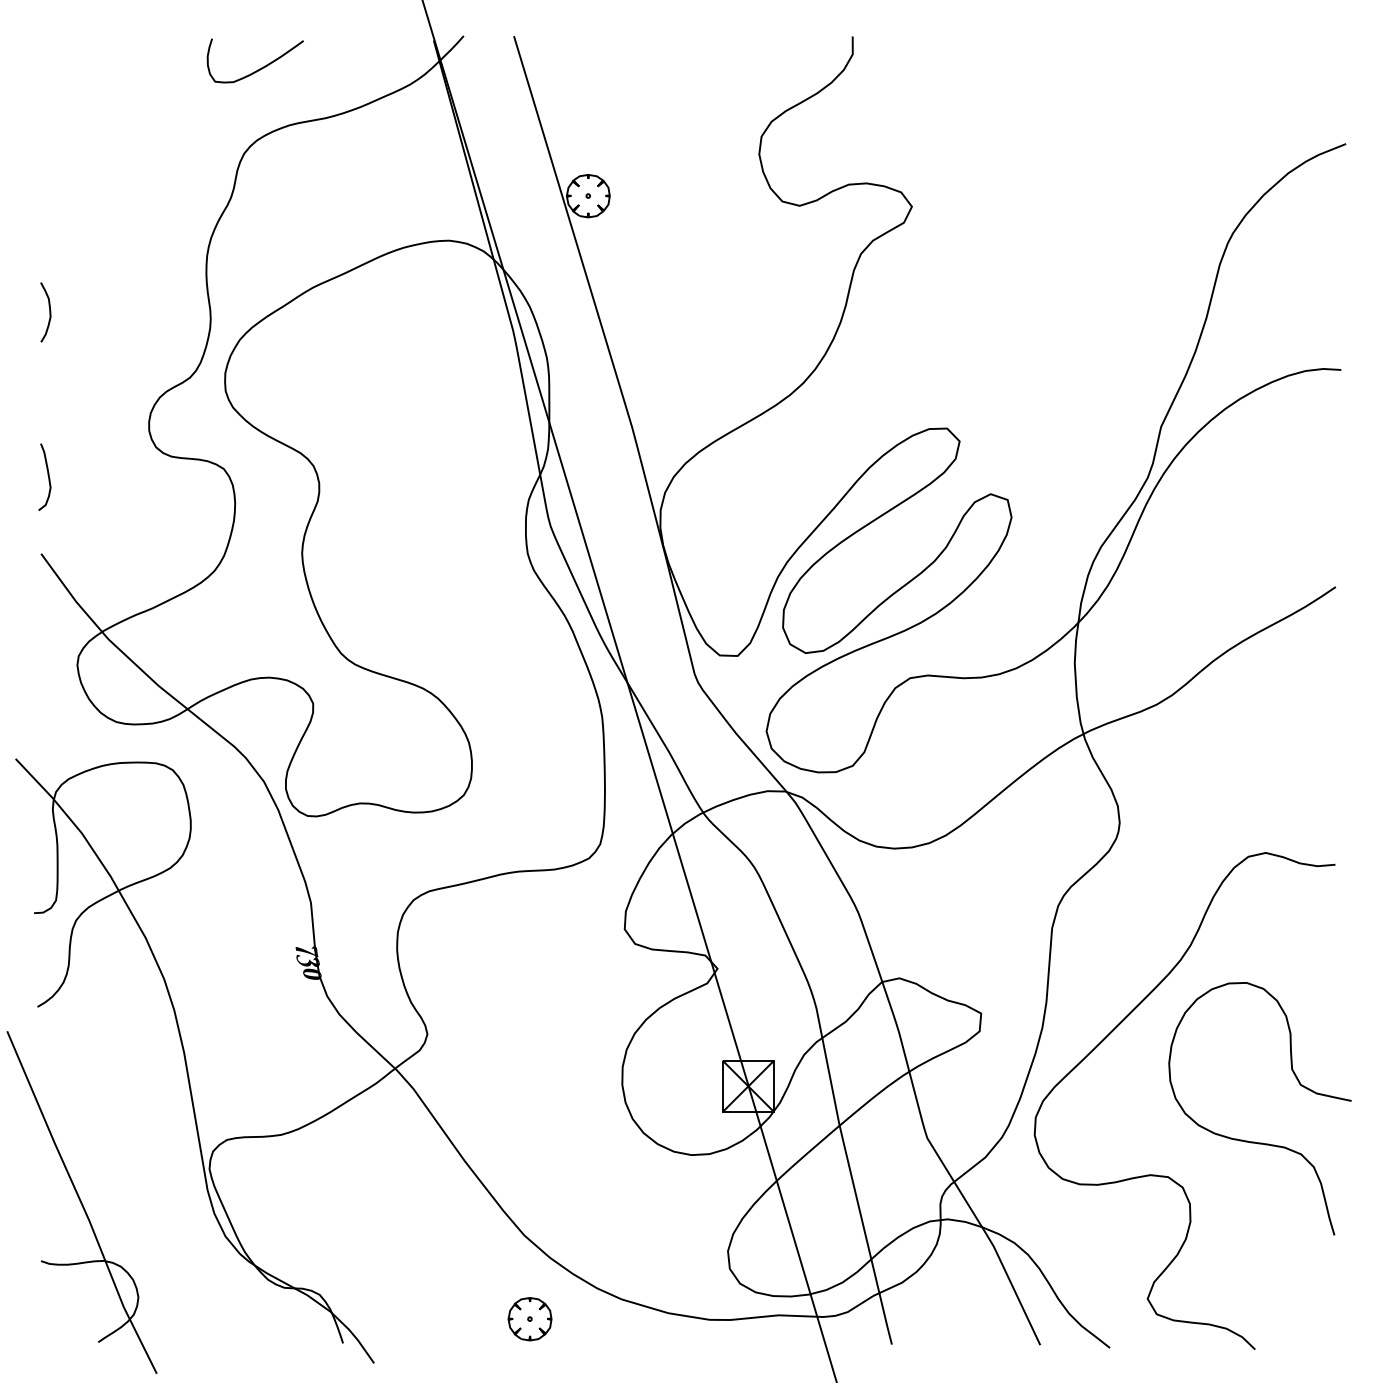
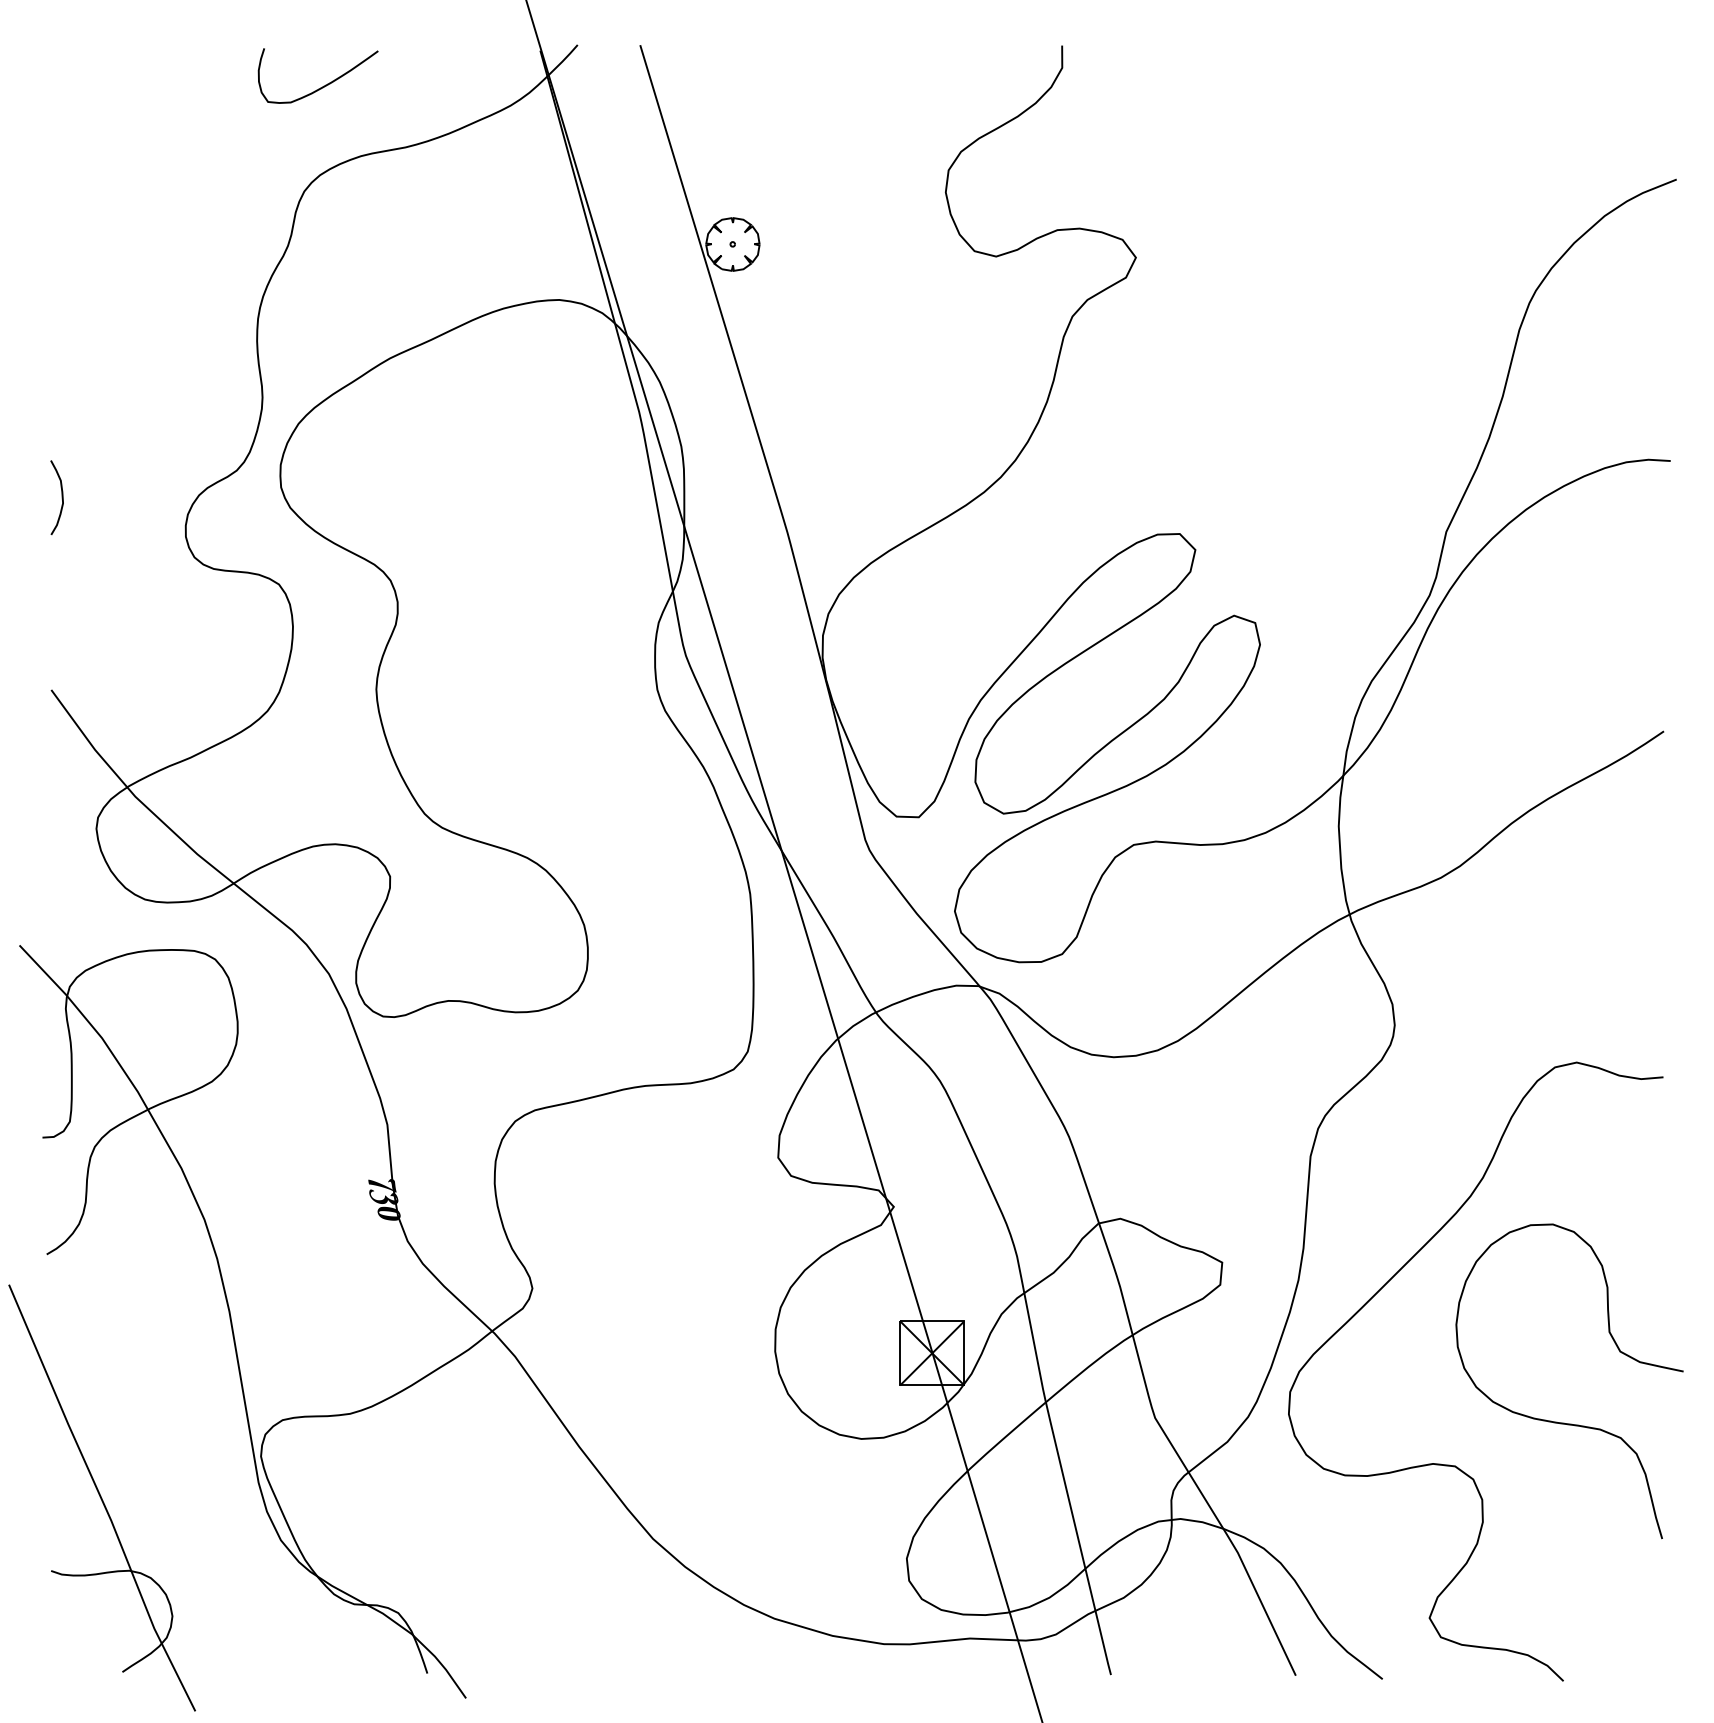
curve: (49, 312) -> (61, 497), moved
curve: (47, 475) -> (59, 592), removed
part: (529, 1319) -> (659, 1643), removed

